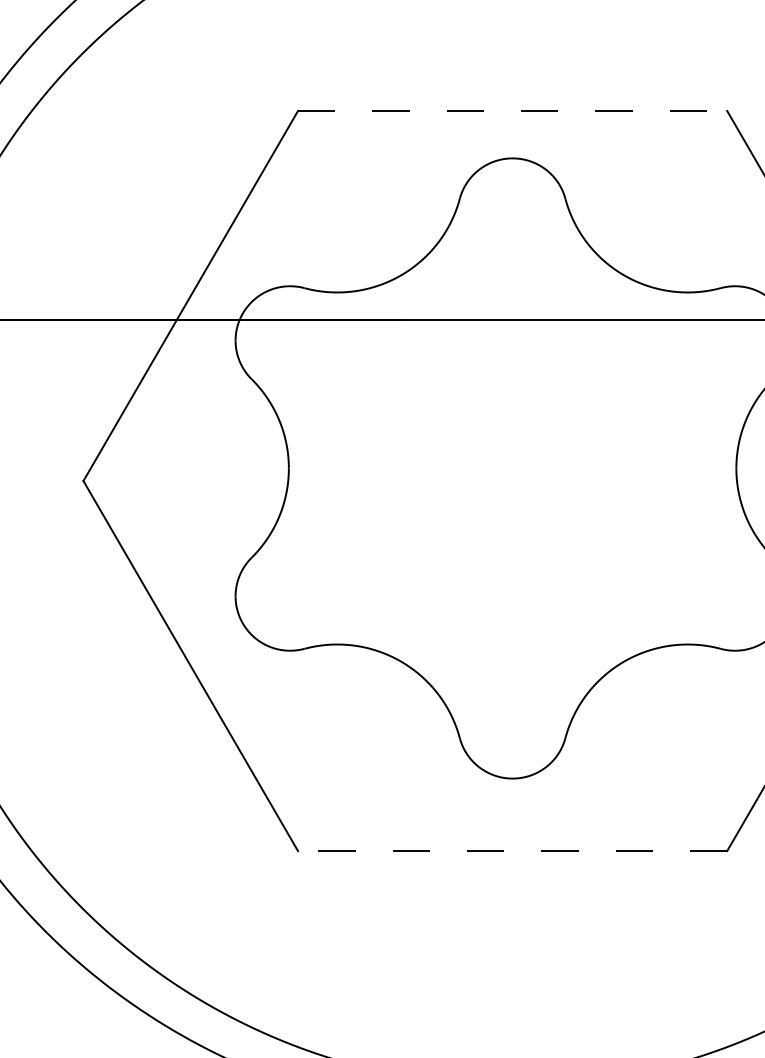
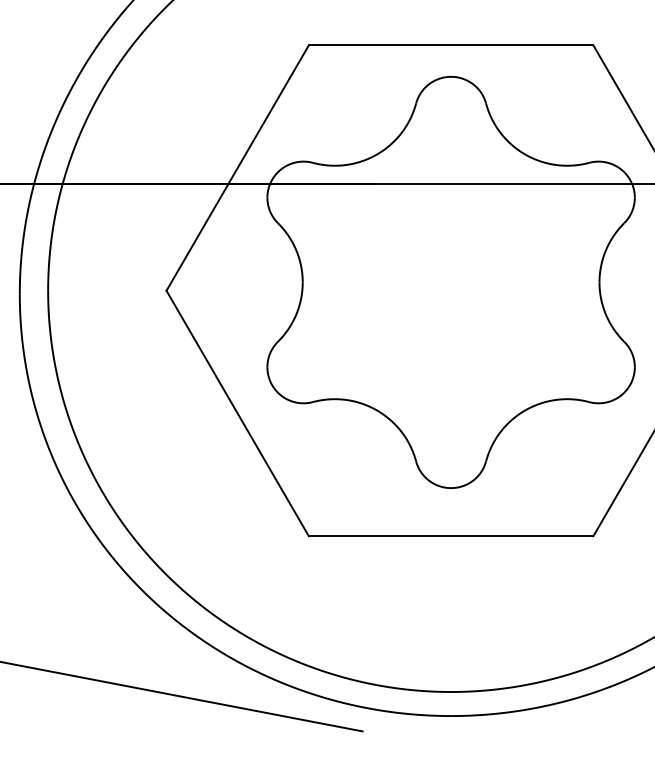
line: (513, 111) -> (451, 45), dashed -> solid
line: (511, 851) -> (450, 536), dashed -> solid

